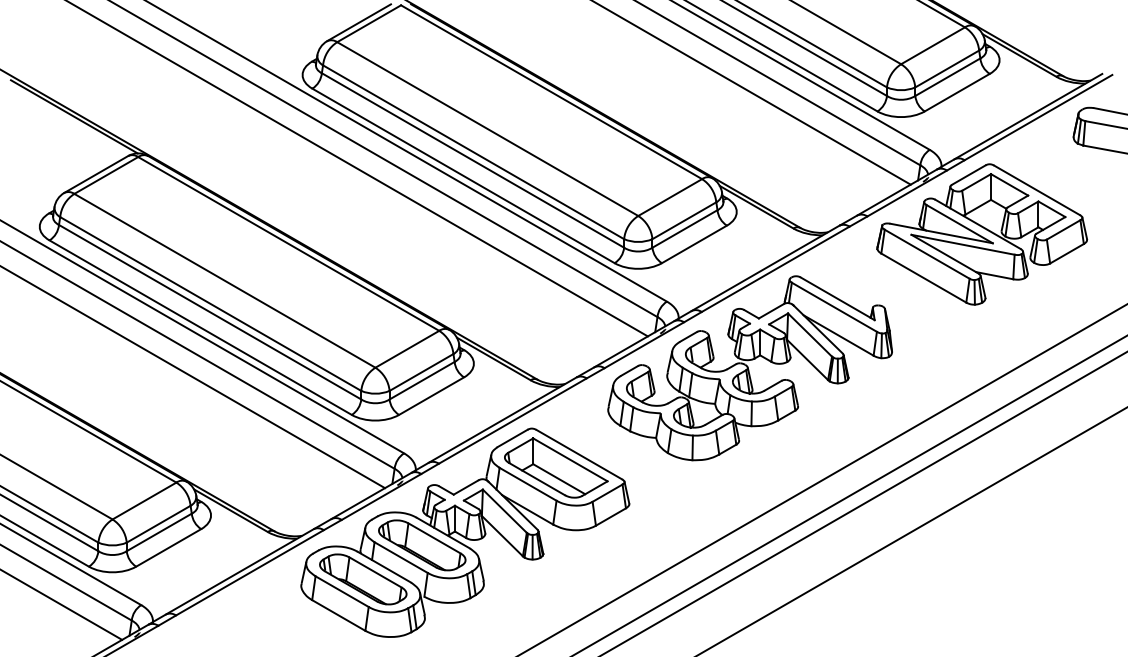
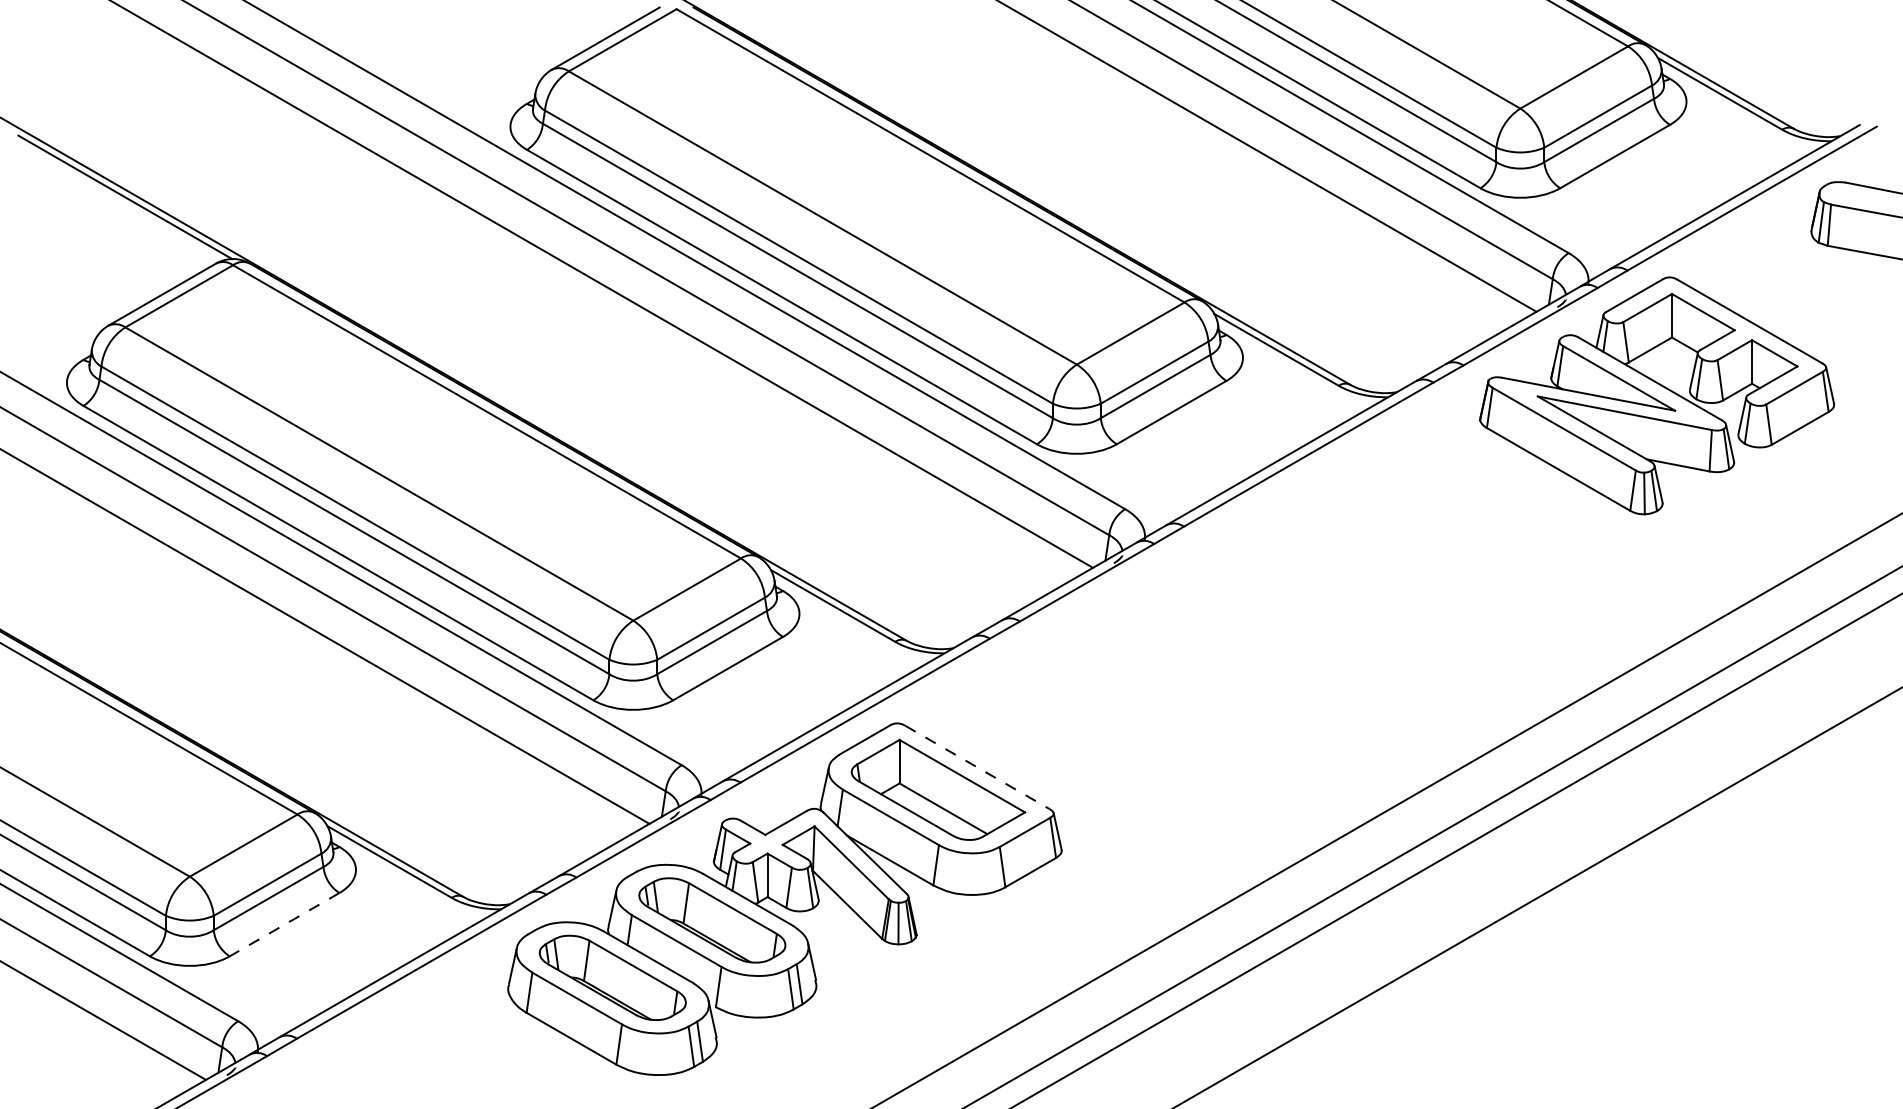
part: (749, 368) -> (1264, 621), removed
line: (579, 454) -> (977, 767), solid -> dashed
line: (168, 547) -> (284, 924), solid -> dashed

